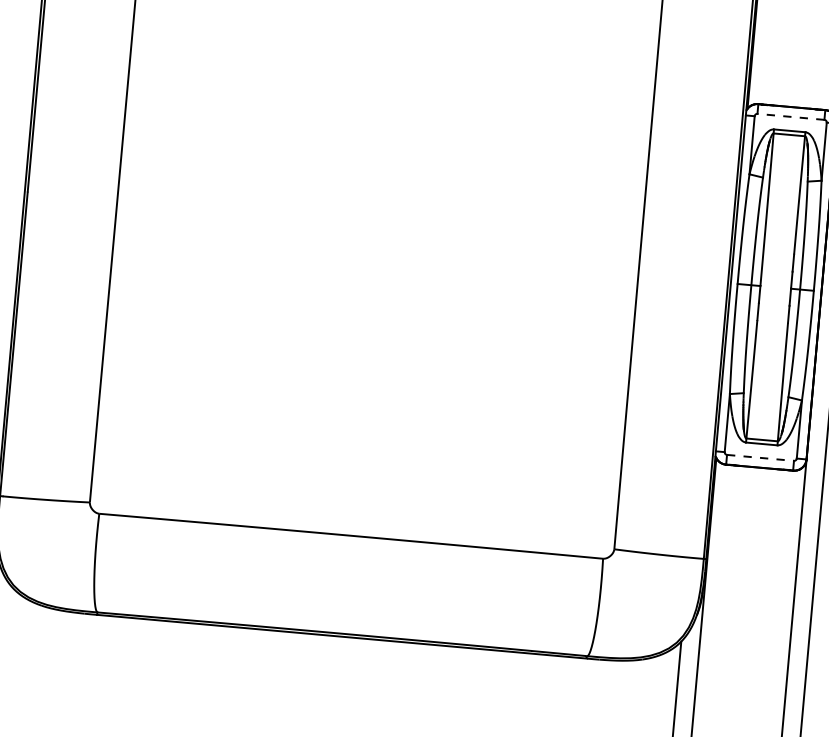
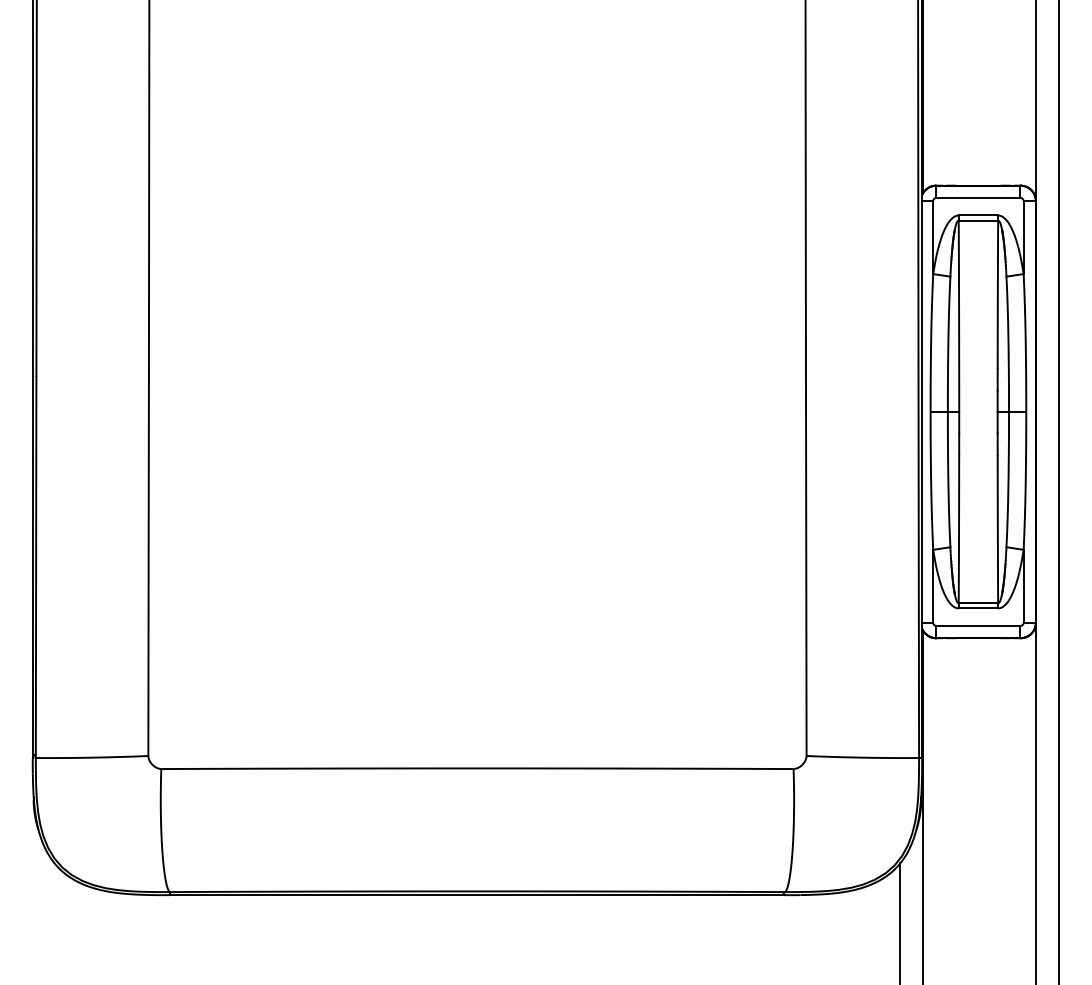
line: (790, 116) -> (977, 197), dashed -> solid
line: (760, 457) -> (978, 625), dashed -> solid

